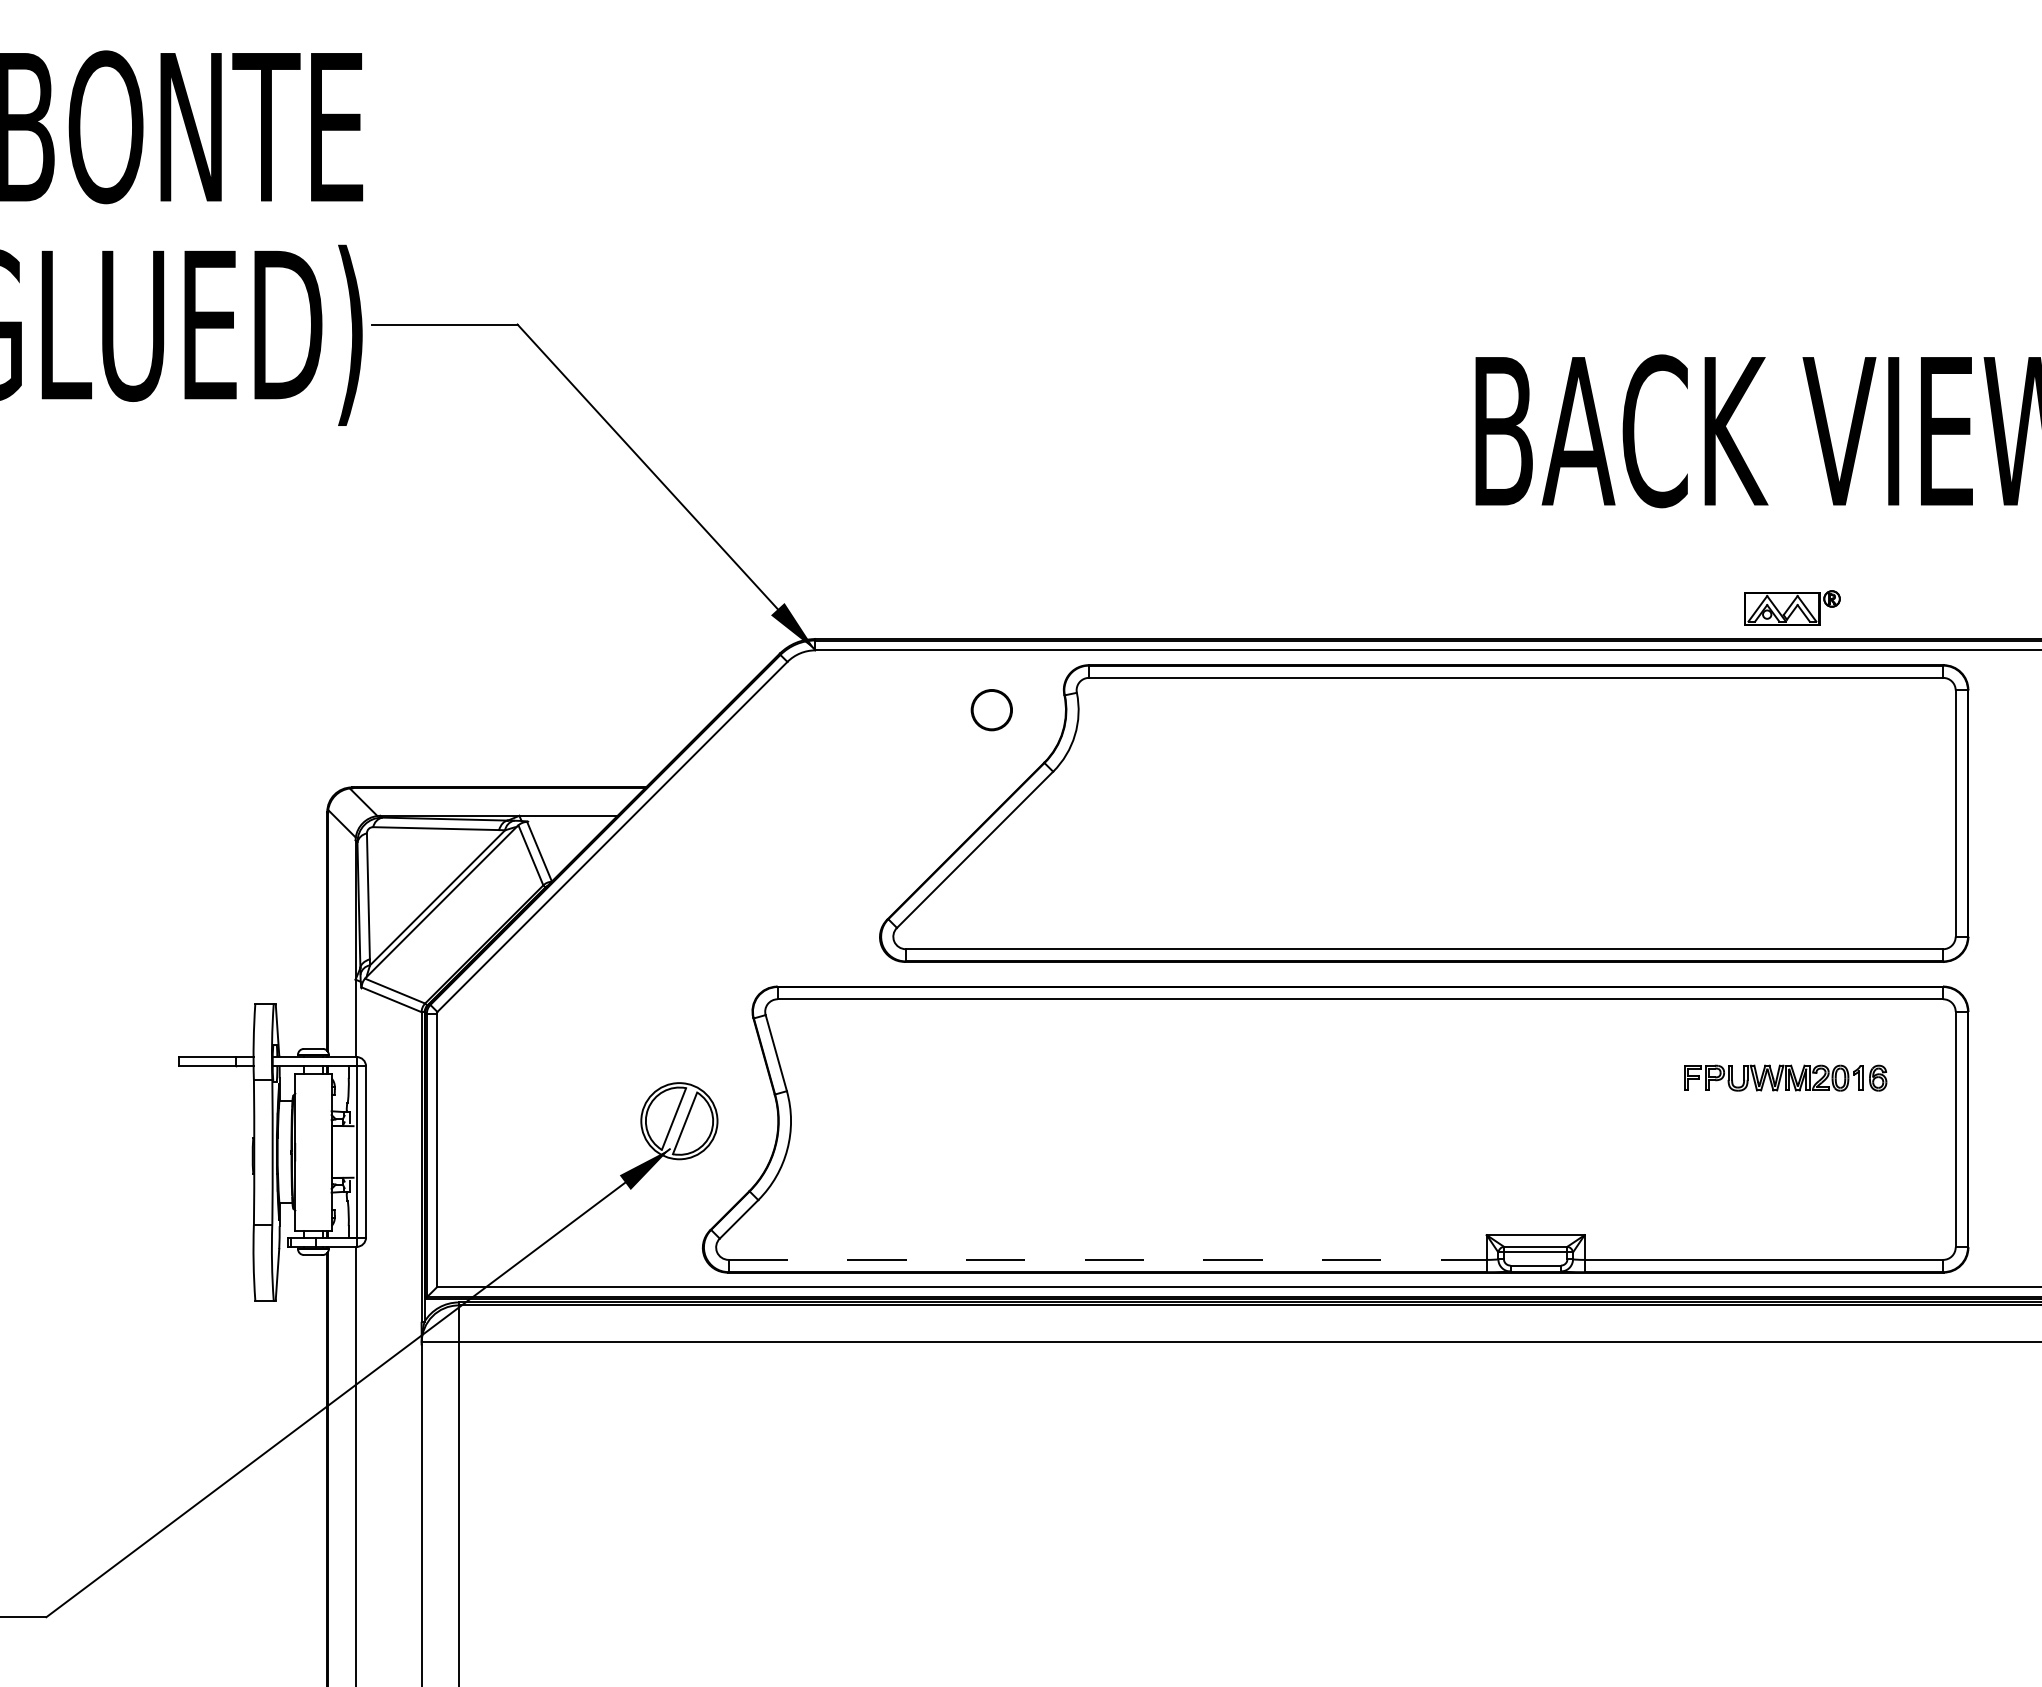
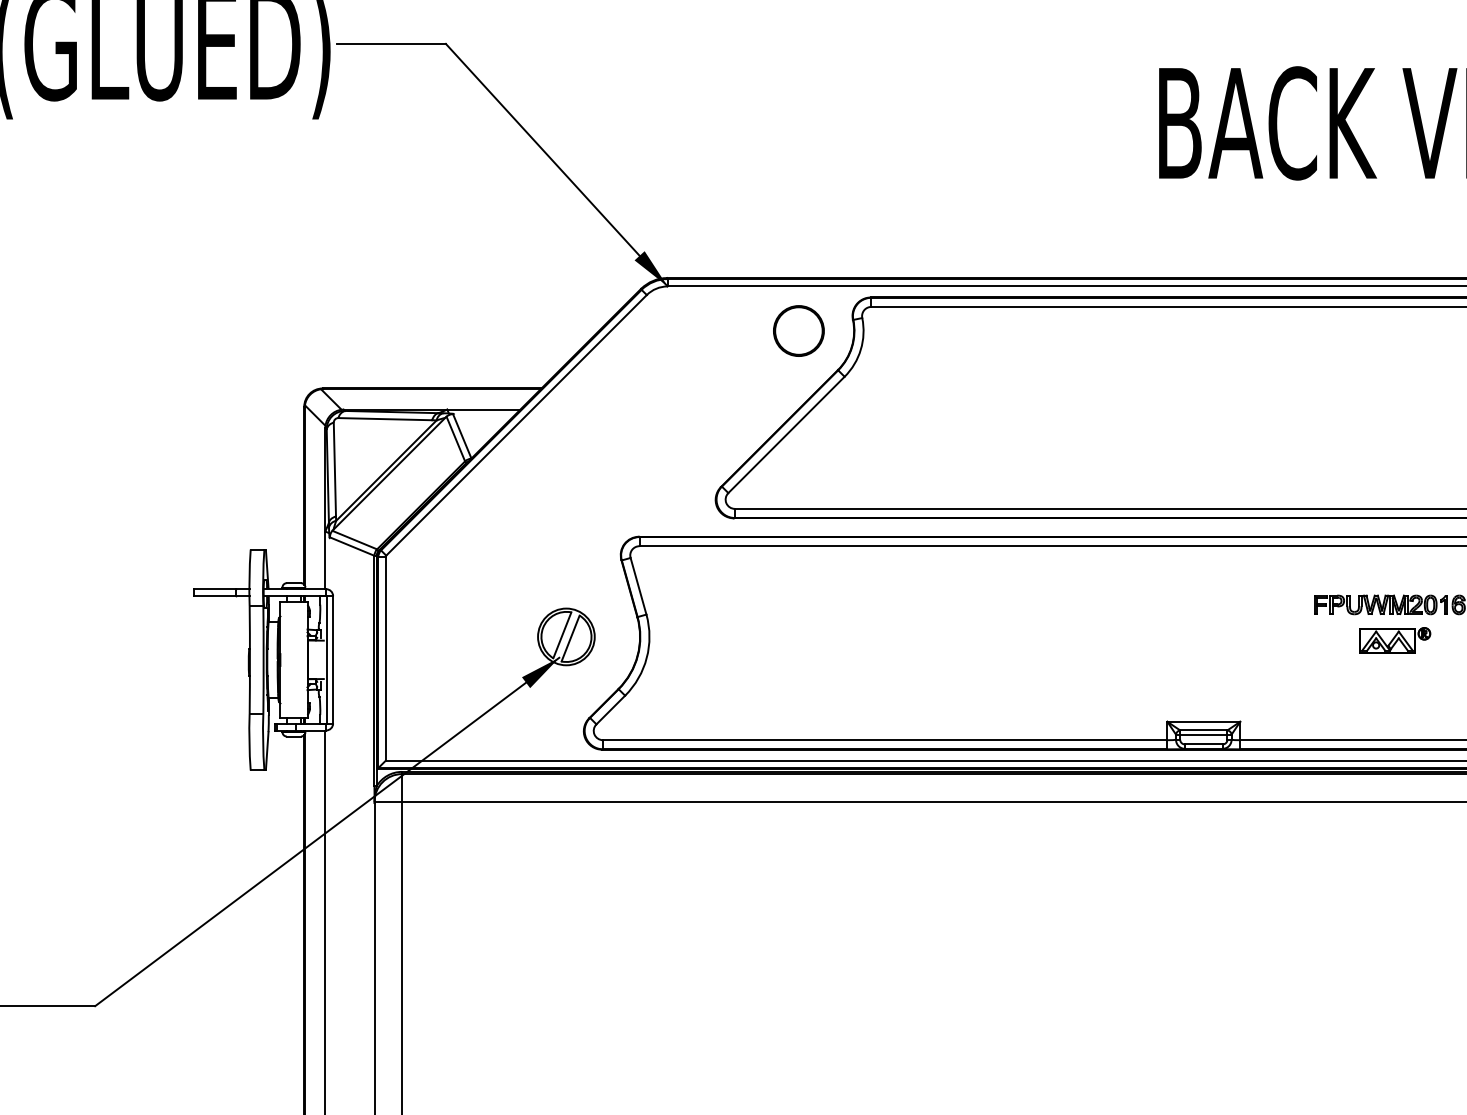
part: (1792, 607) -> (1394, 640), moved
part: (991, 709) -> (798, 330), size x1.67
line: (1108, 1259) -> (885, 739), dashed -> solid

